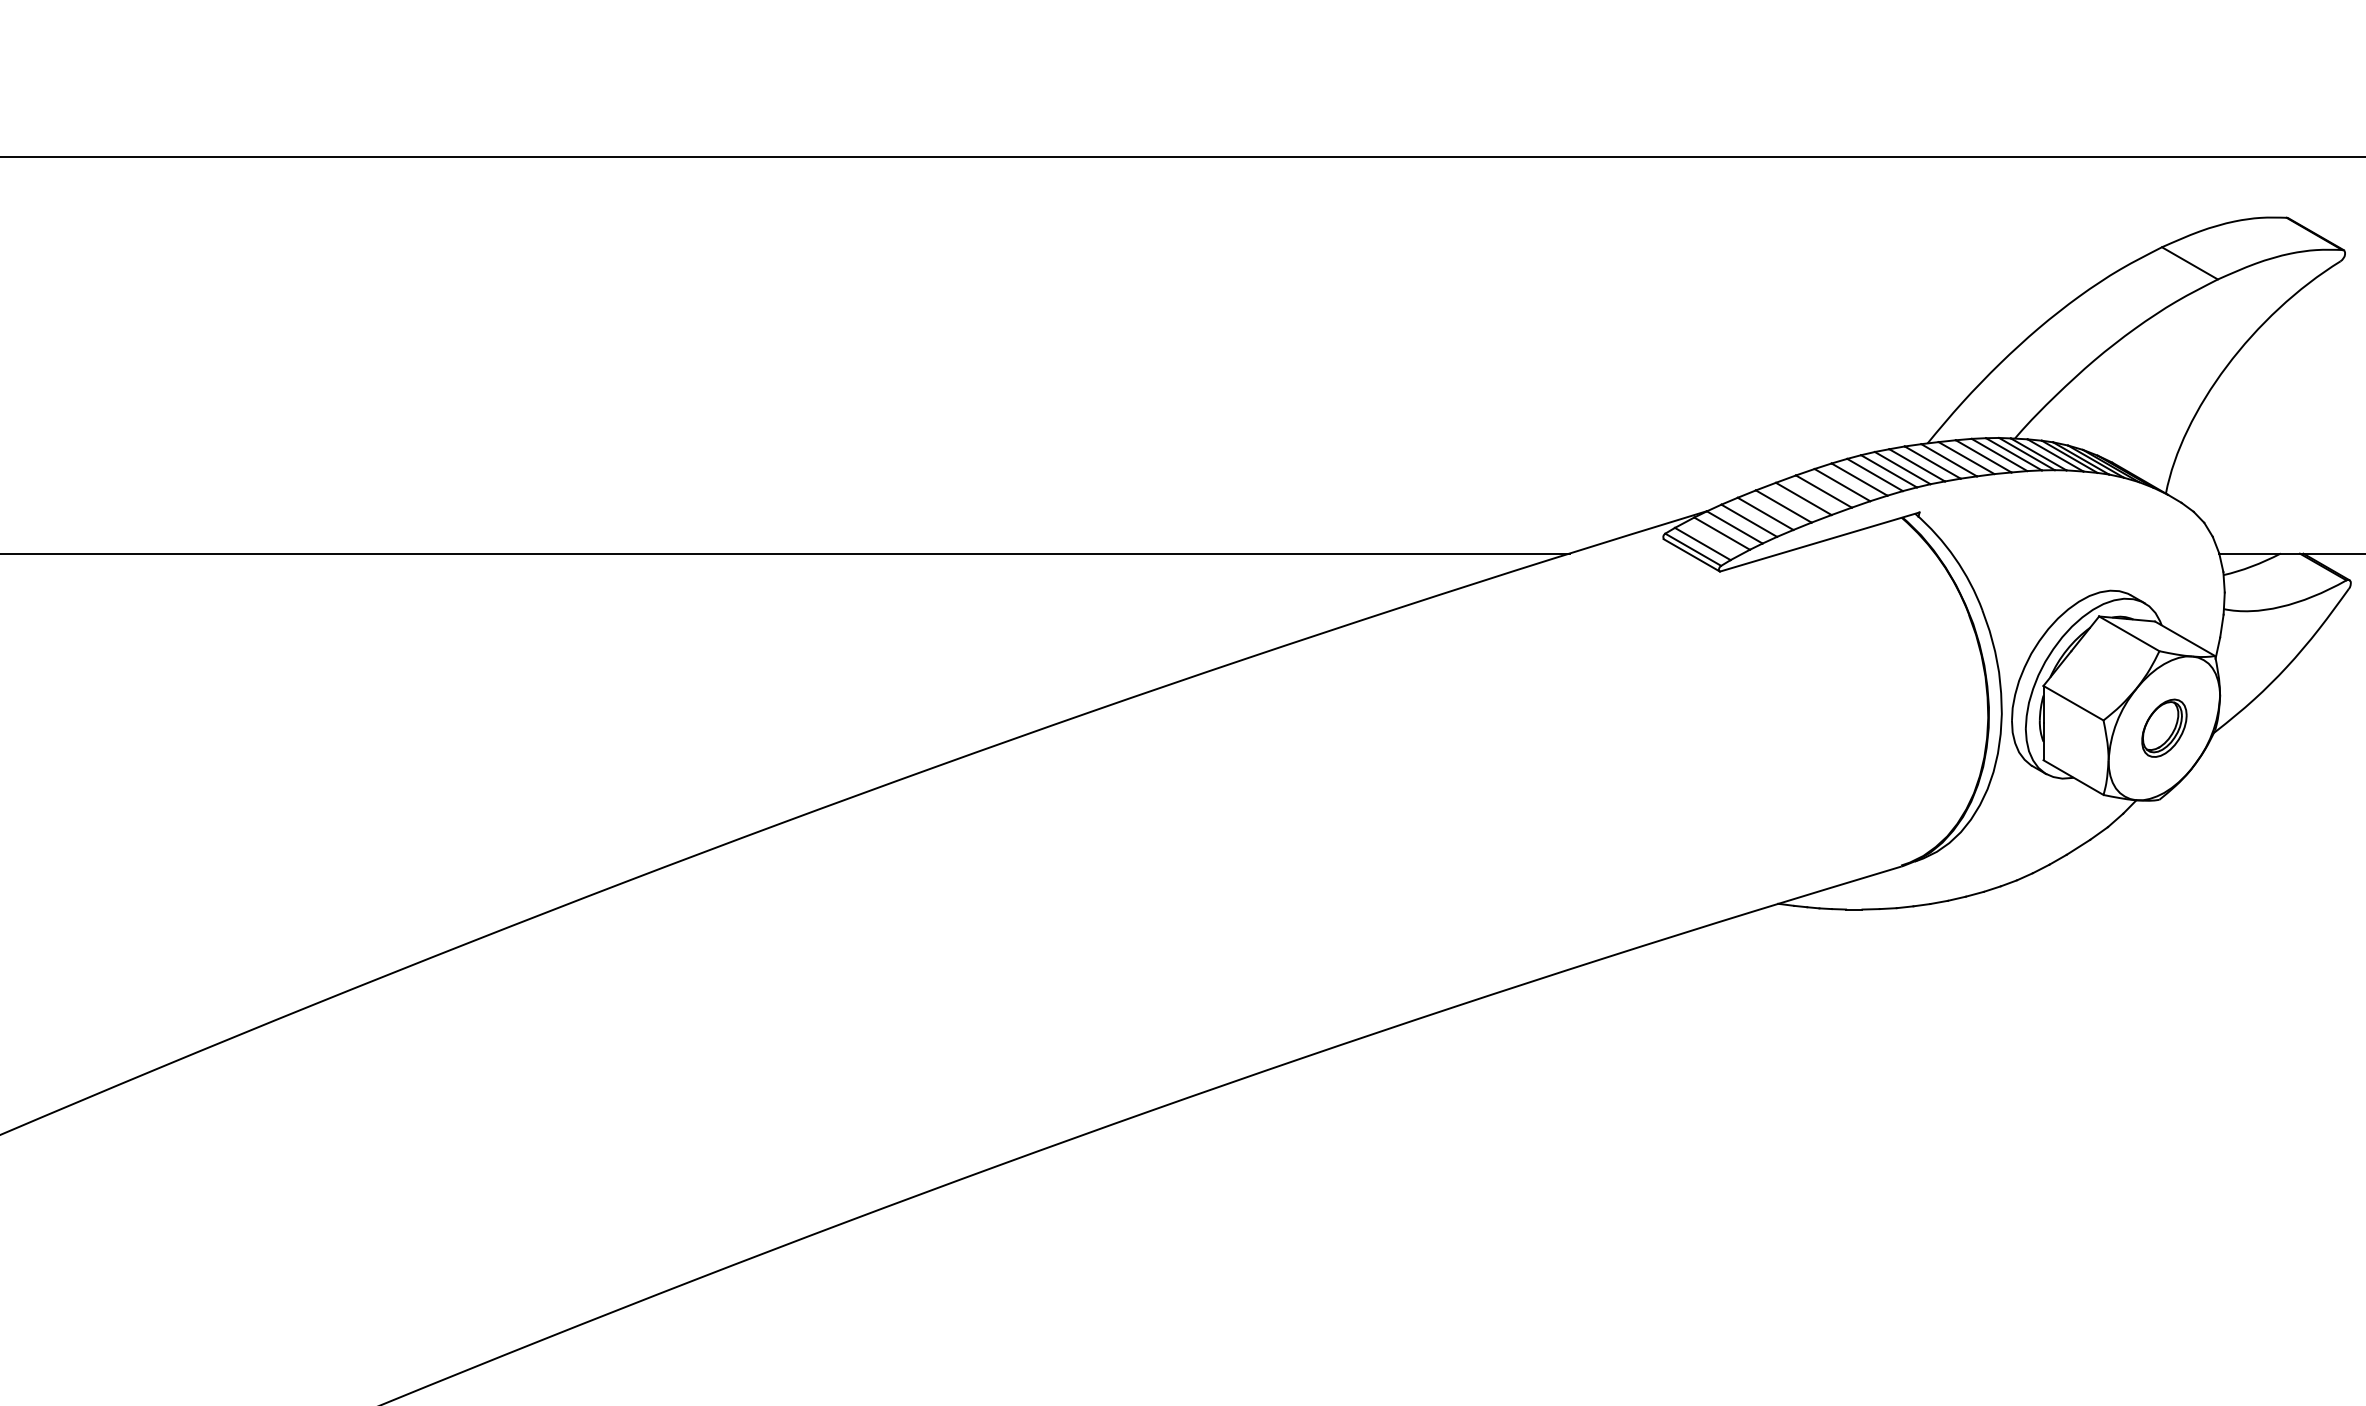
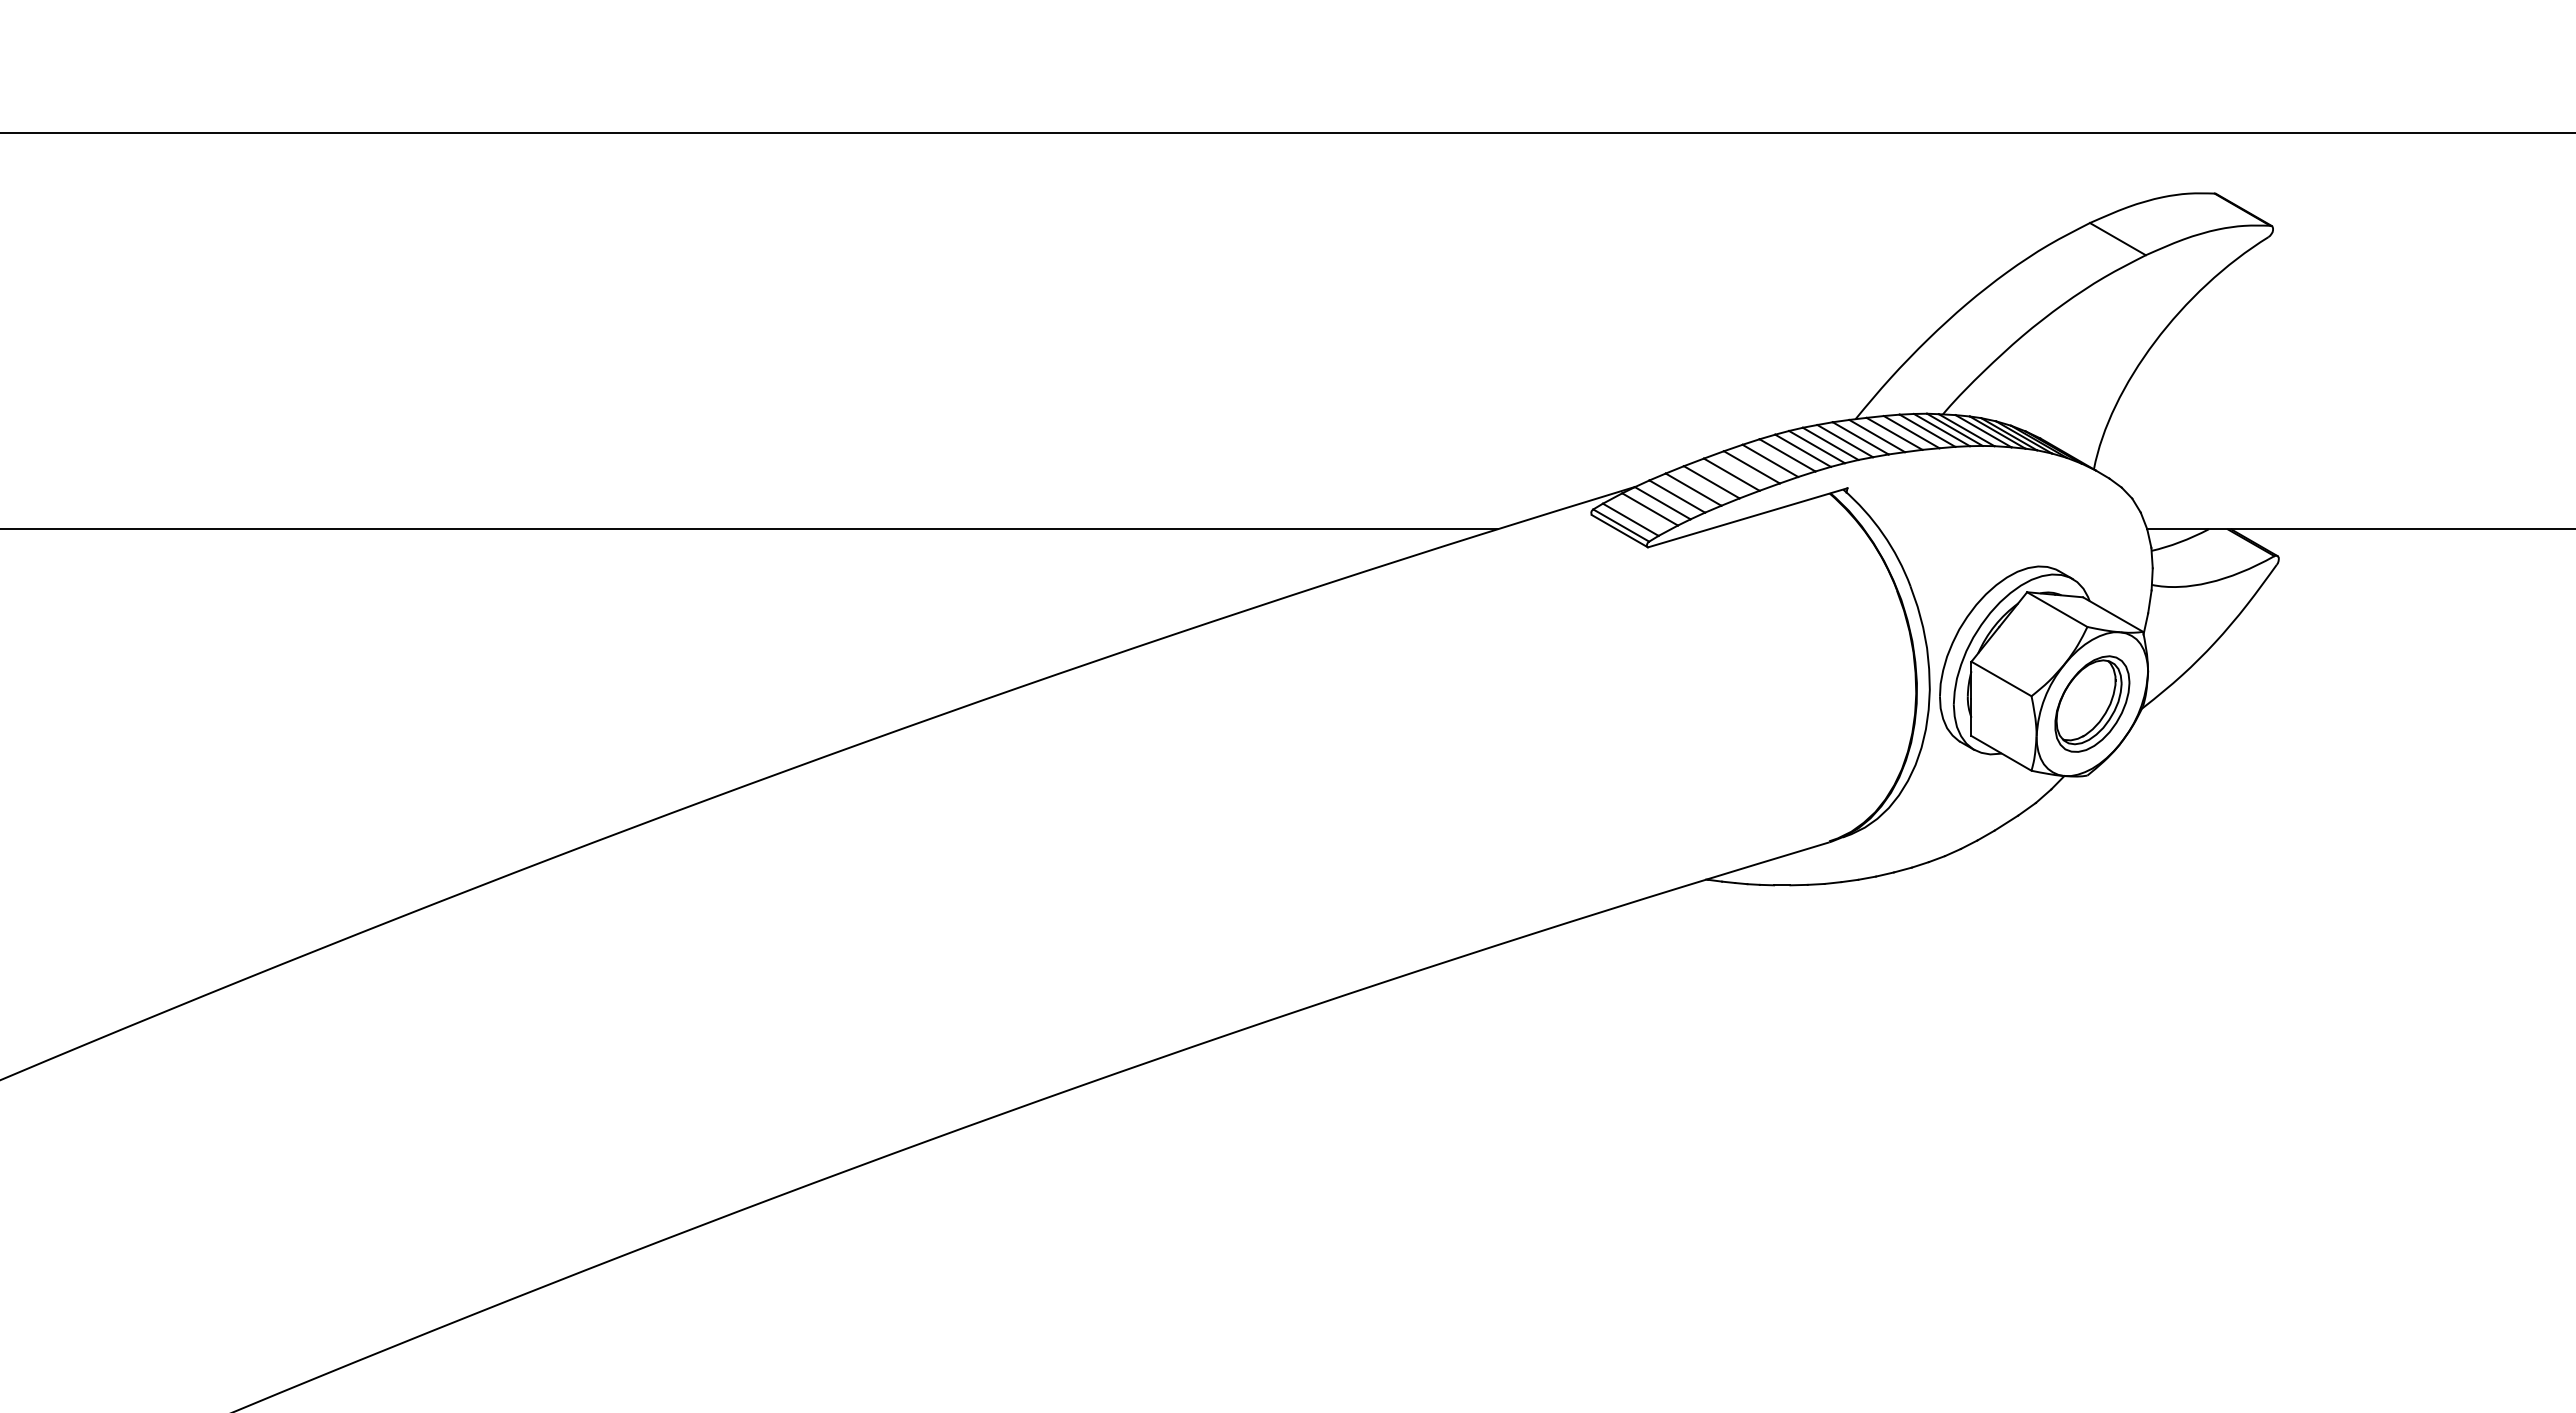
part: (2164, 727) -> (2092, 703), size x1.67

